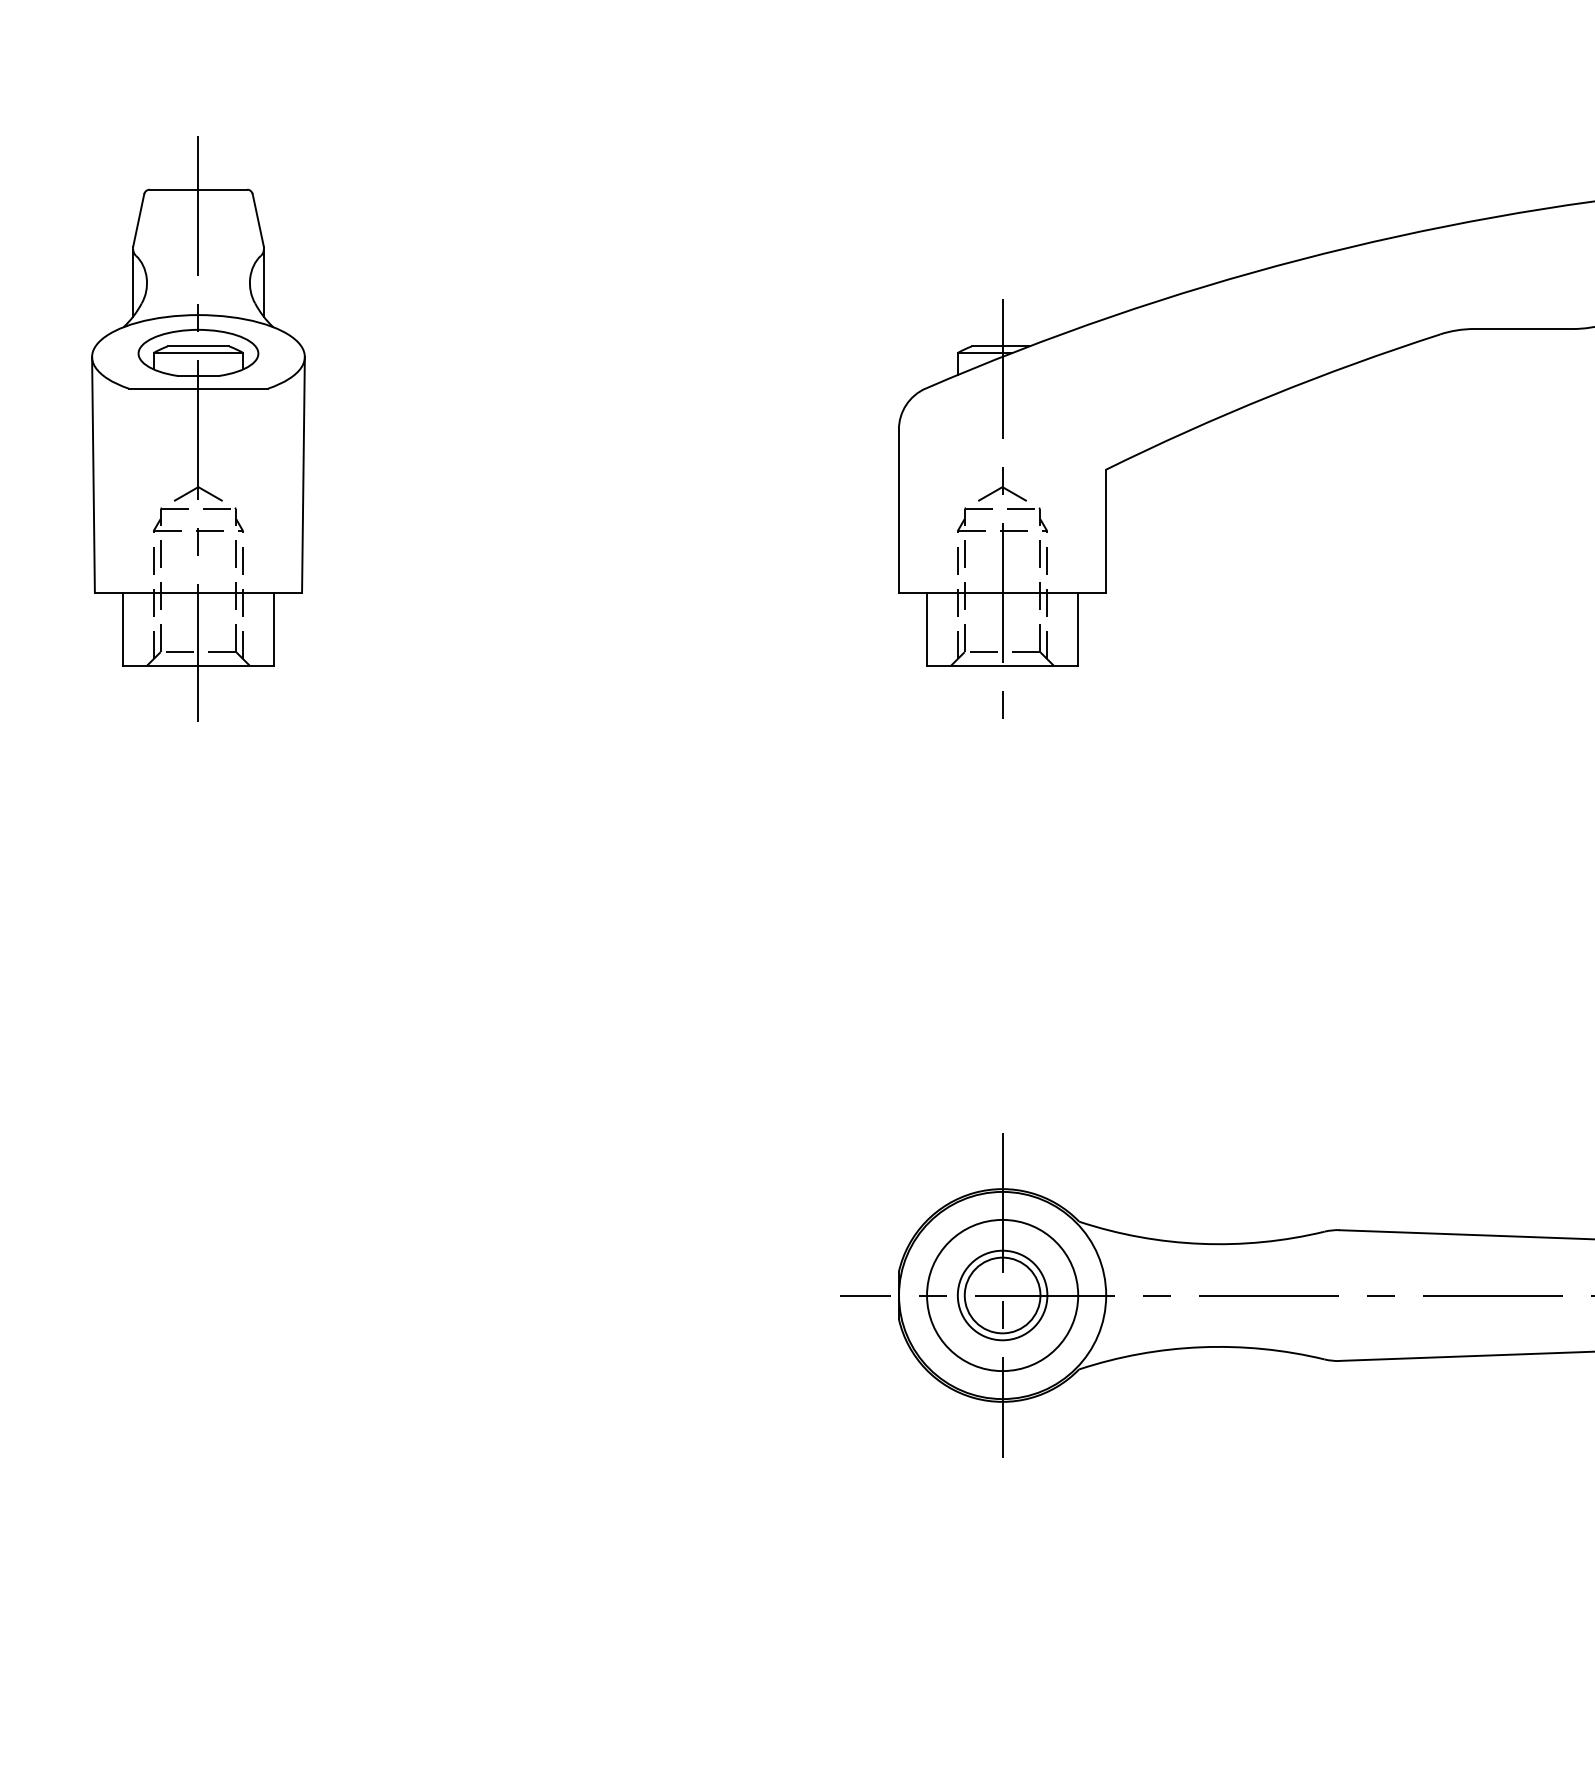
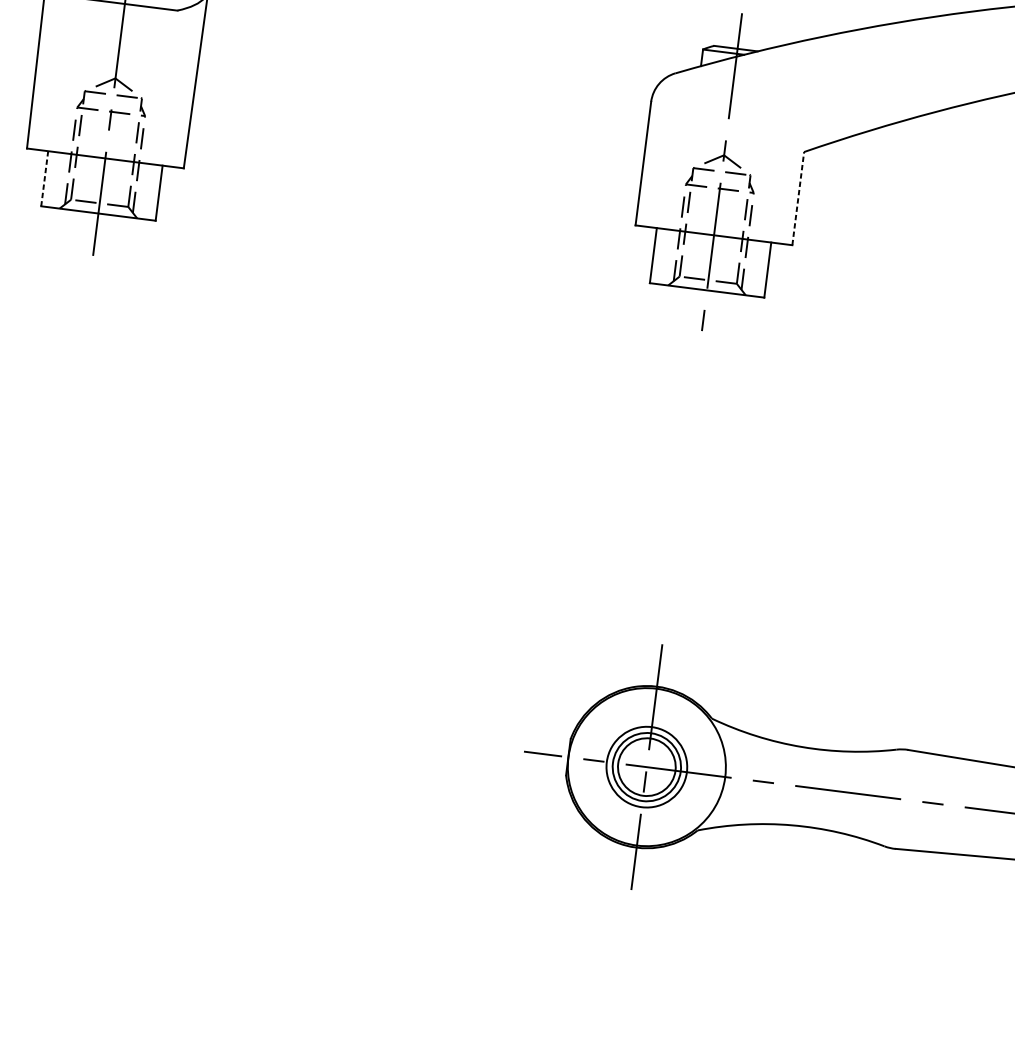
line: (1106, 531) -> (798, 198), solid -> dashed
line: (122, 629) -> (44, 178), solid -> dashed
circle: (1002, 1295) -> (646, 767), size x0.7

